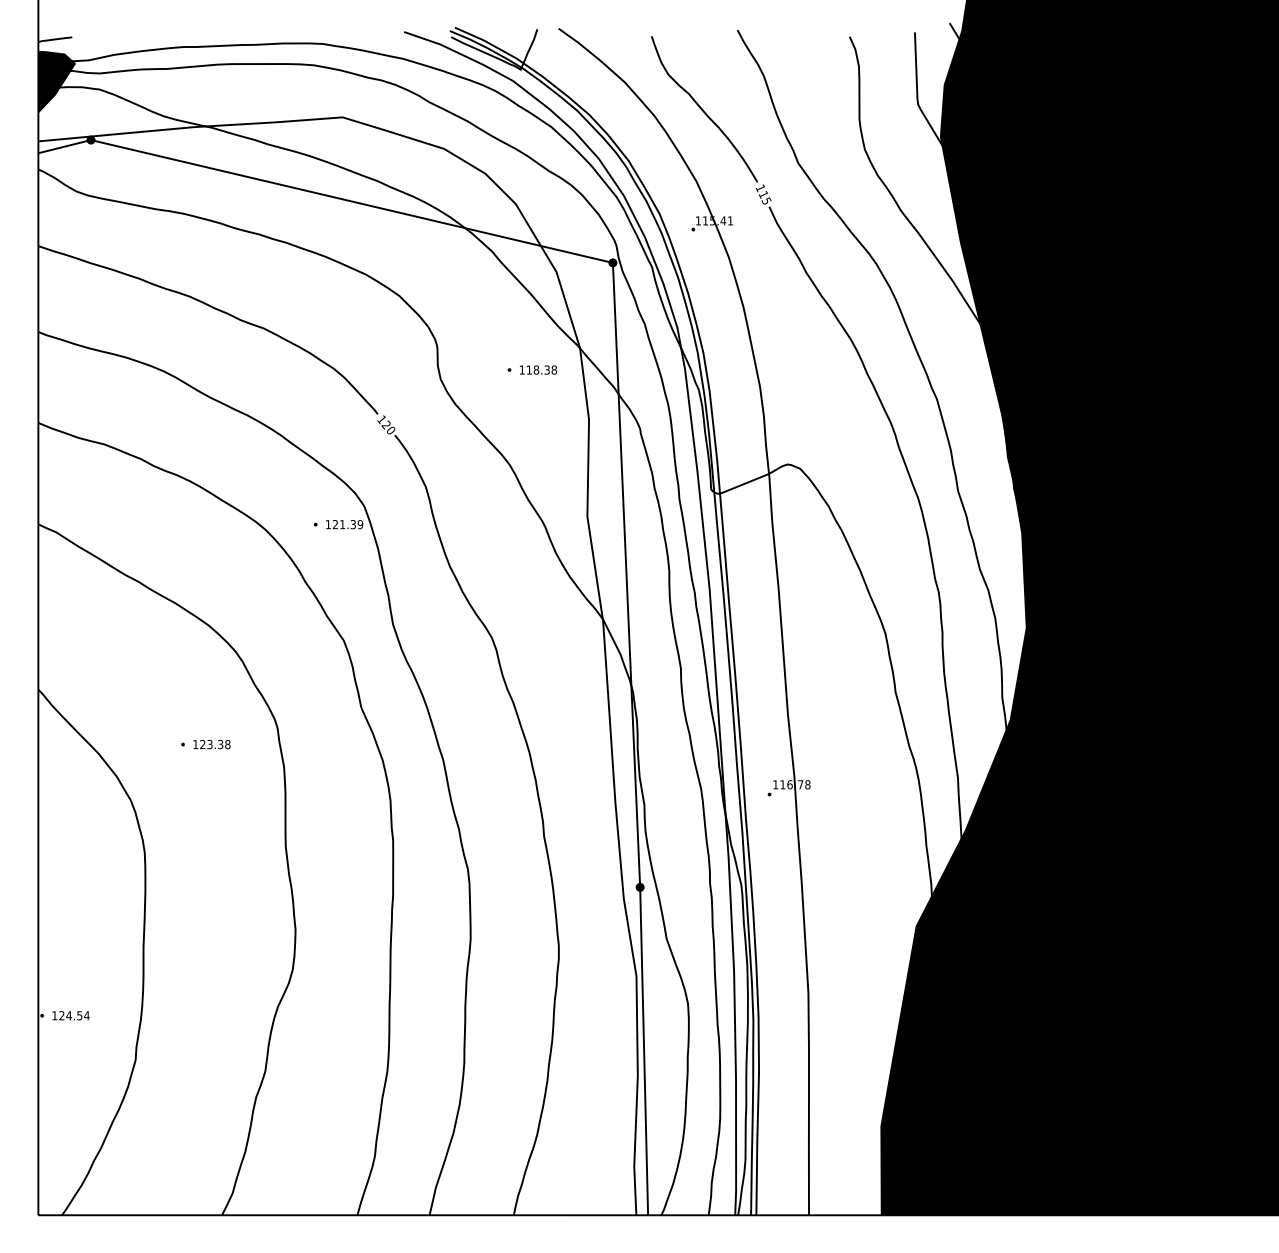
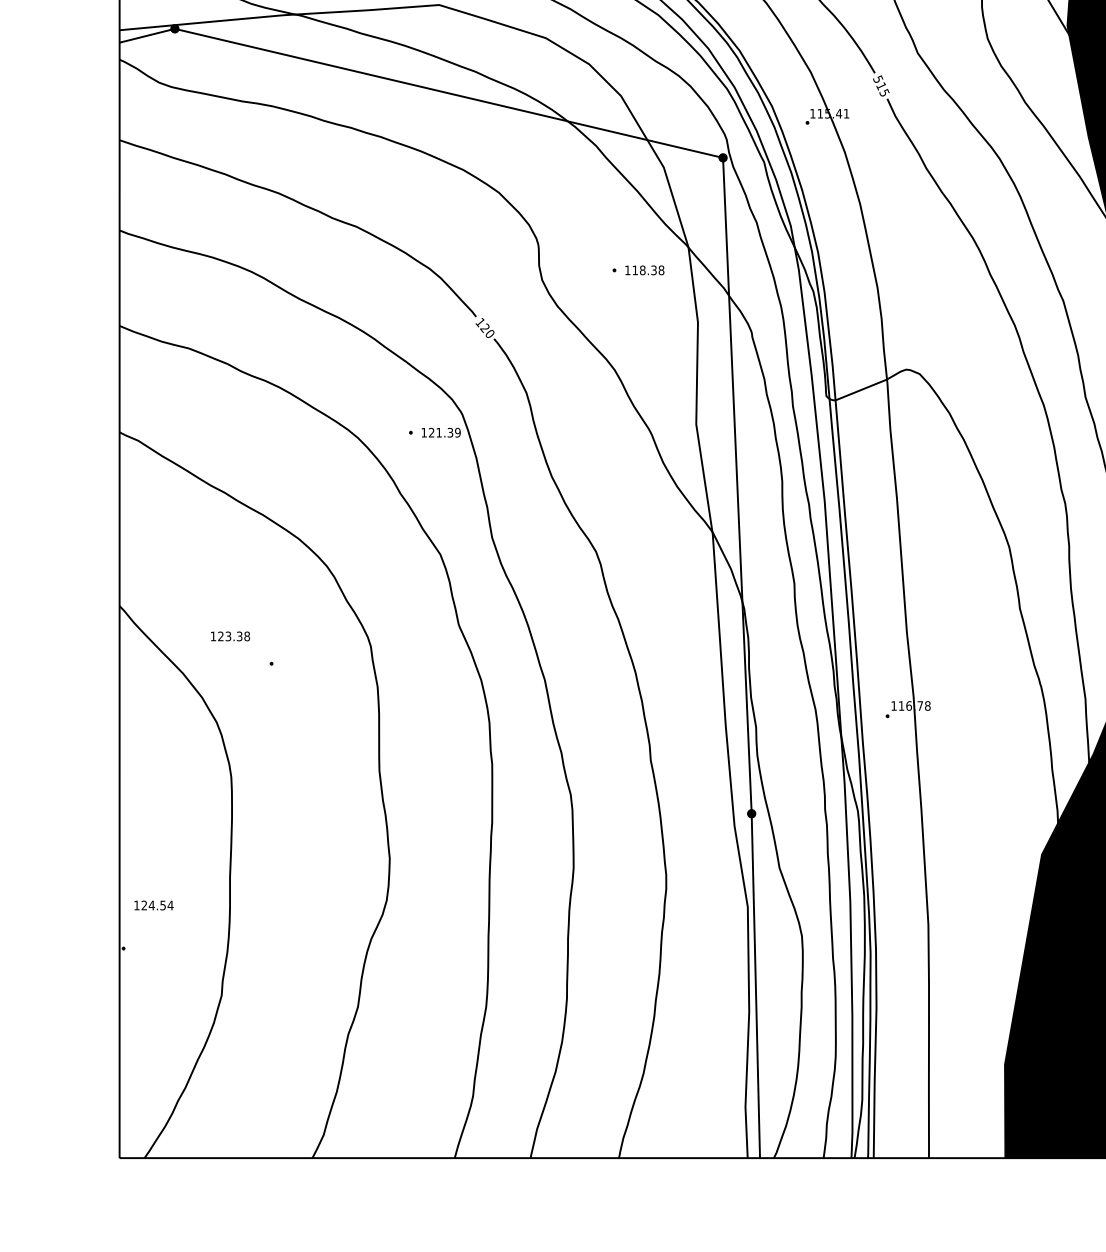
text: (760, 188) -> (878, 79), 115 -> 515
text: (211, 744) -> (230, 636), moved
text: (70, 1015) -> (153, 905), moved

